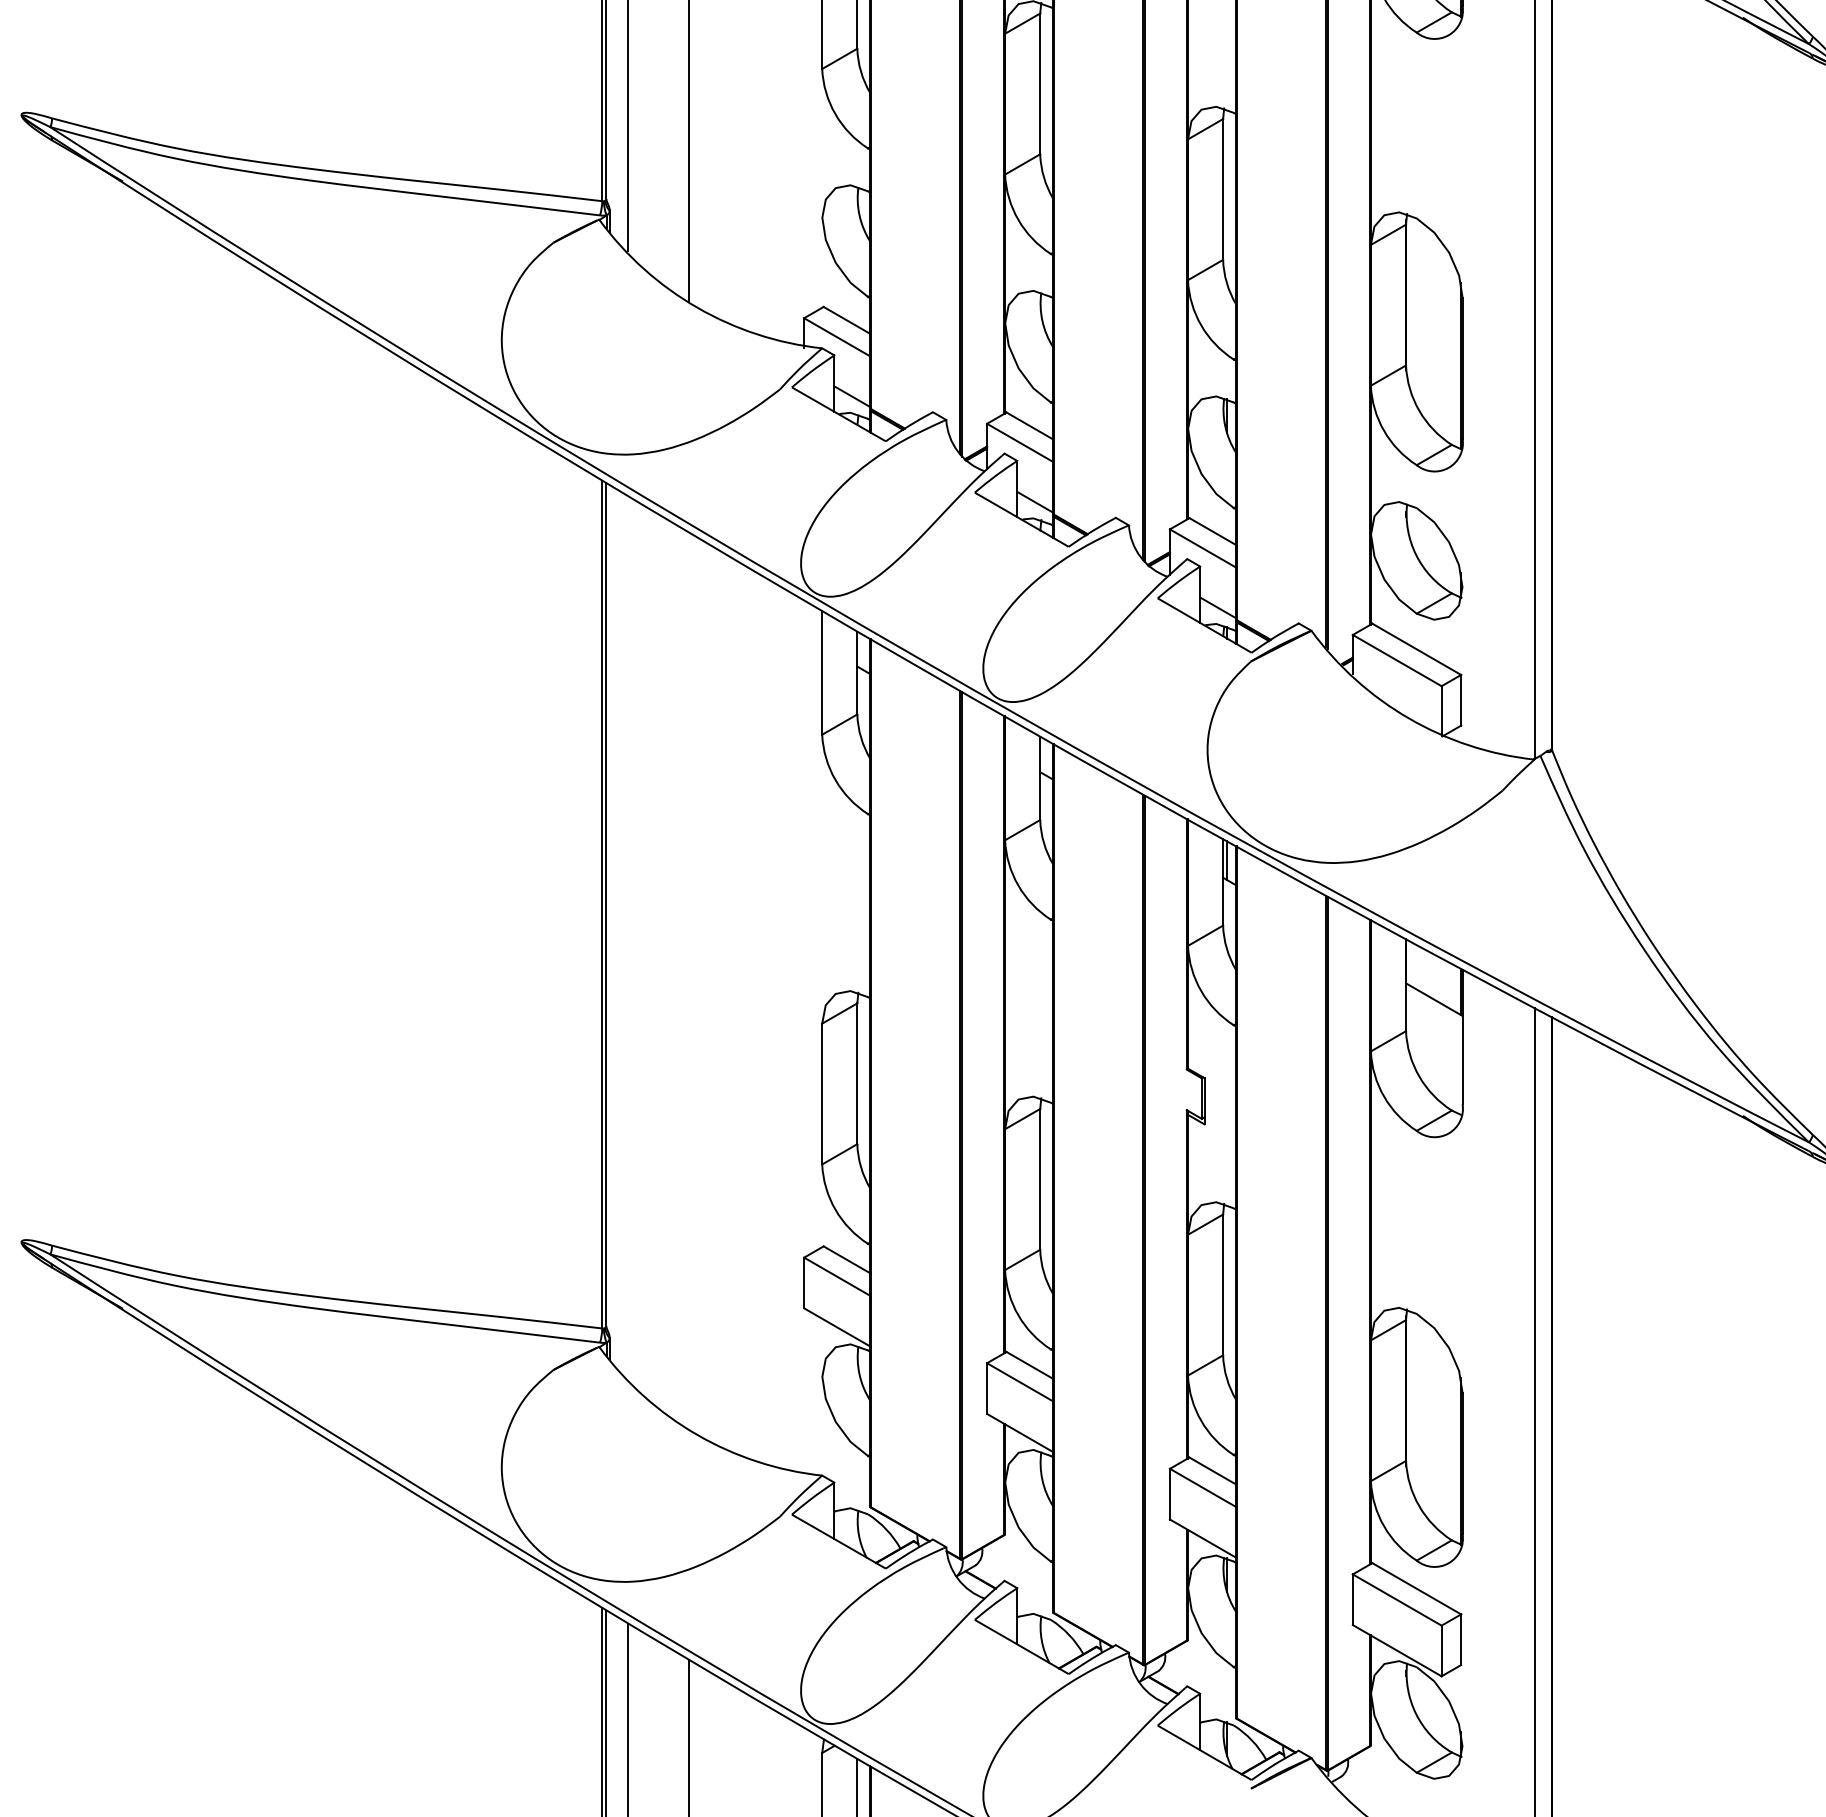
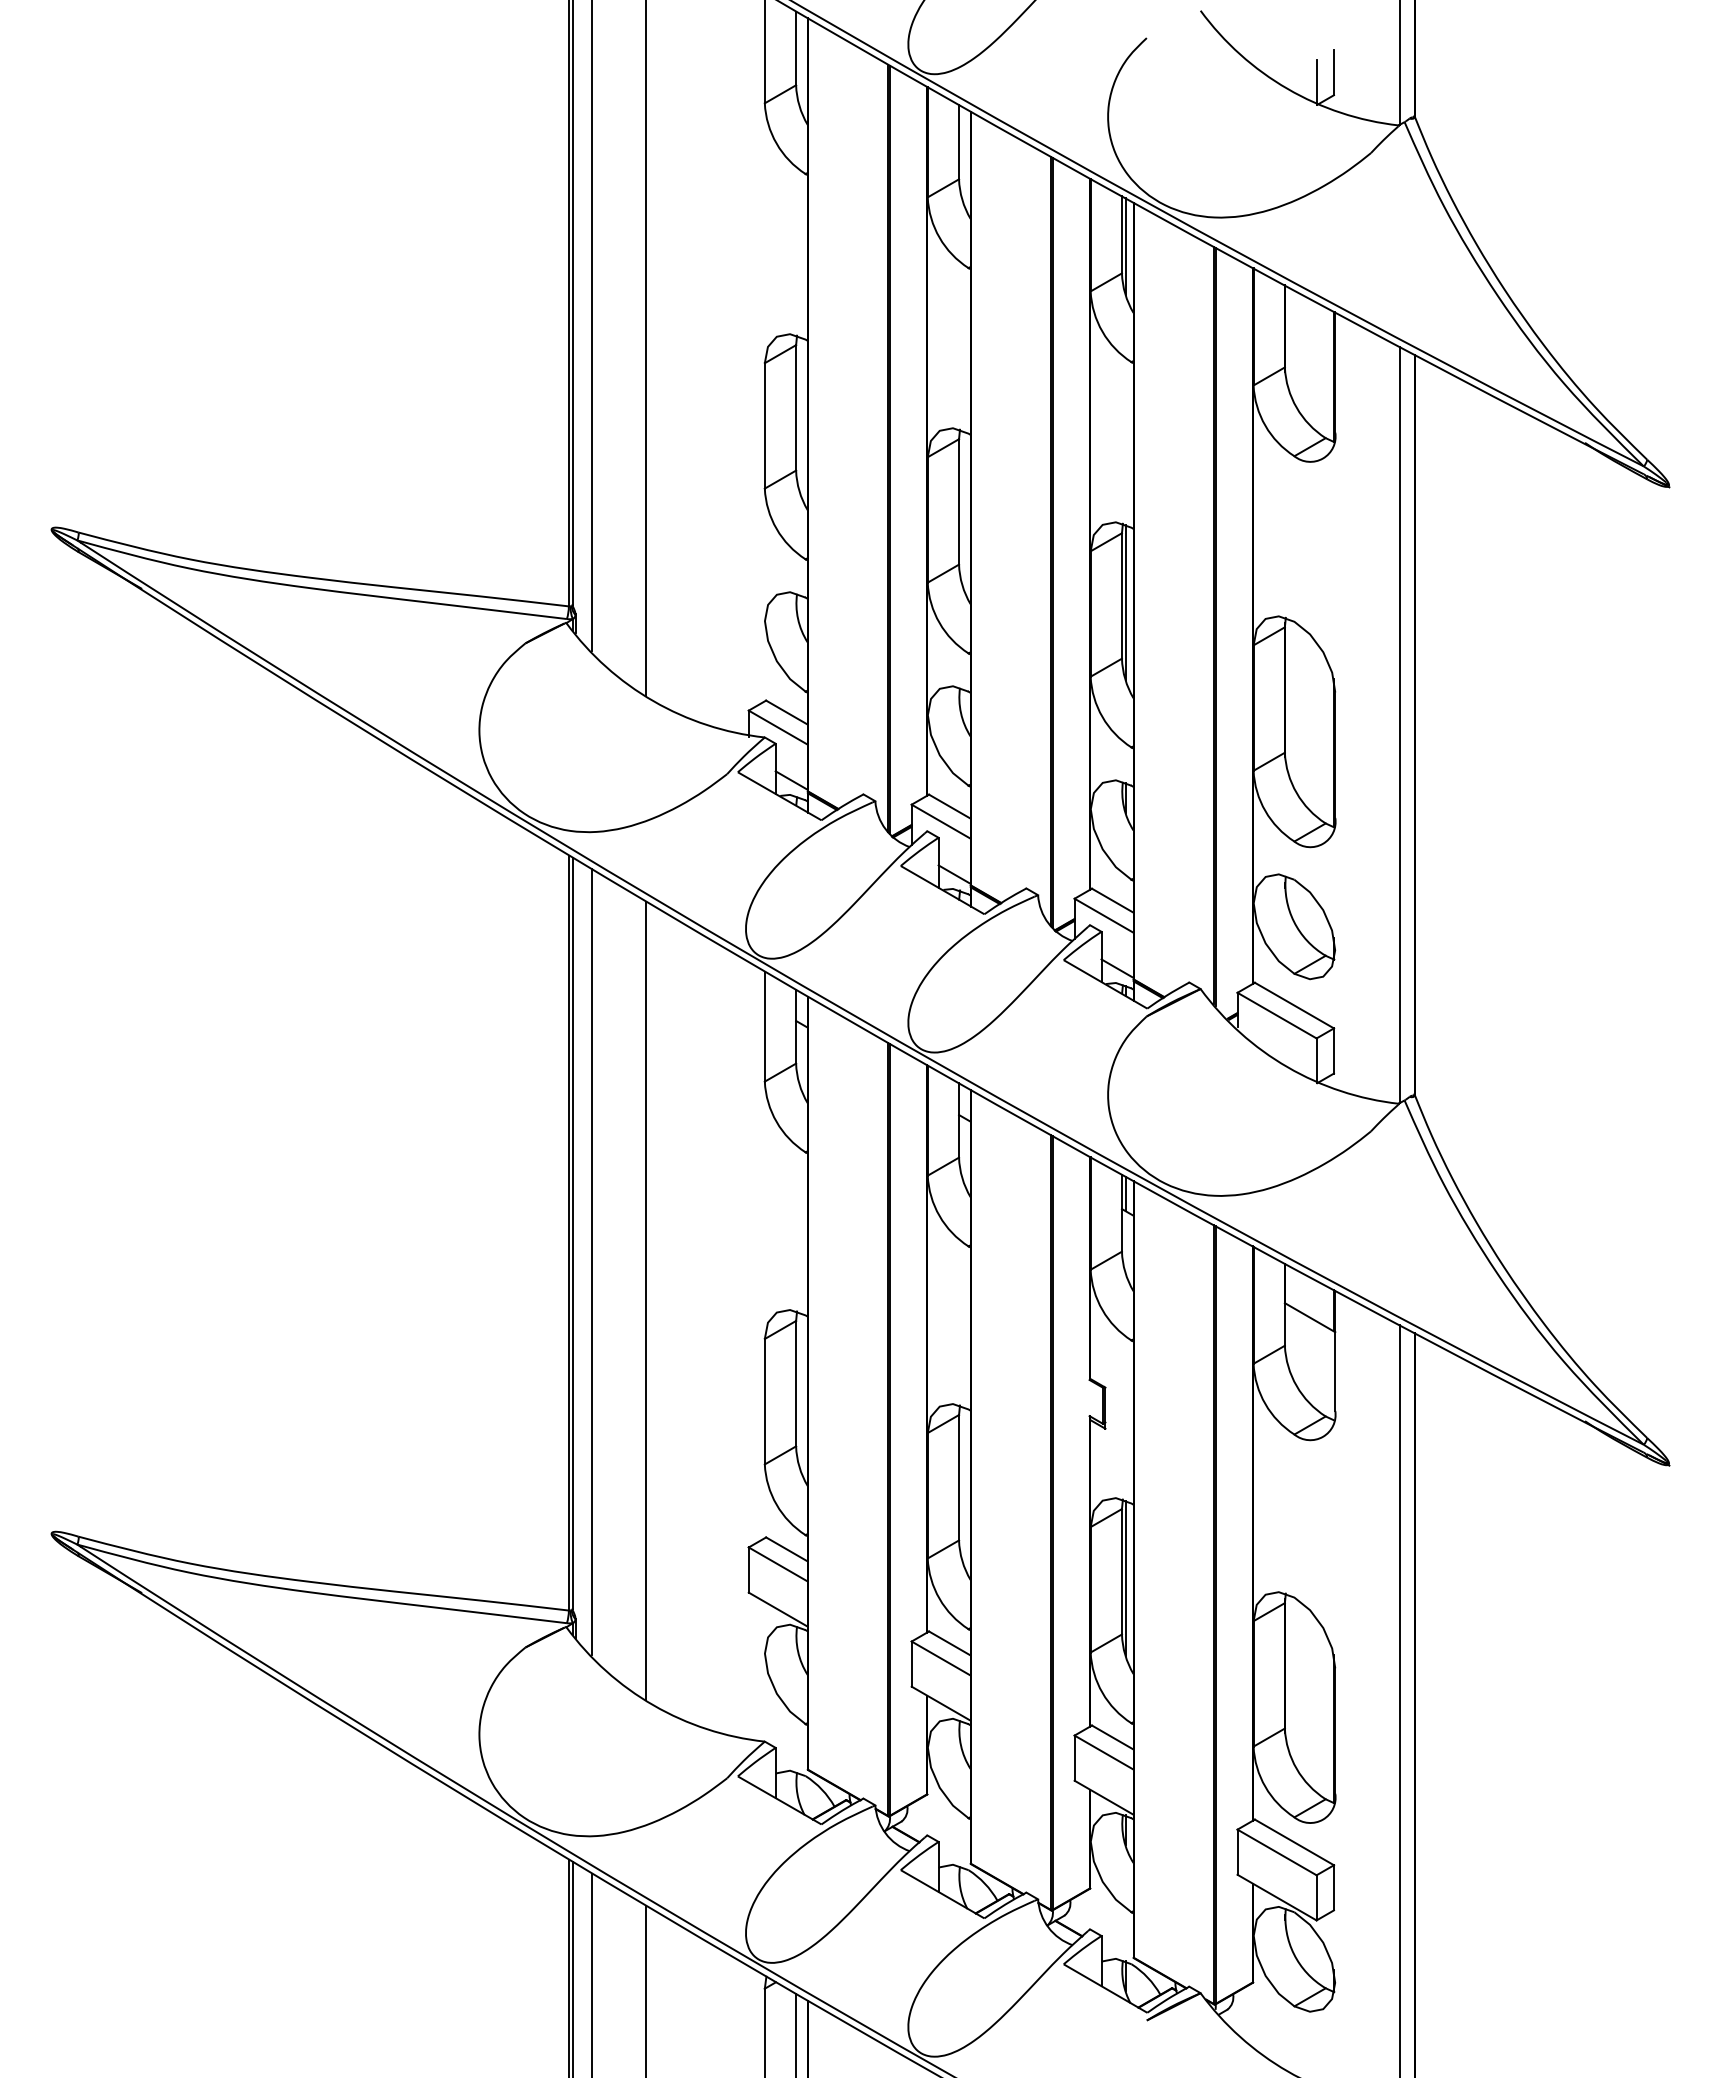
line: (1227, 196) -> (1125, 602), added
line: (627, 936) -> (591, 1261), added
line: (689, 980) -> (646, 1300), added
line: (1227, 1292) -> (1125, 1578), added

